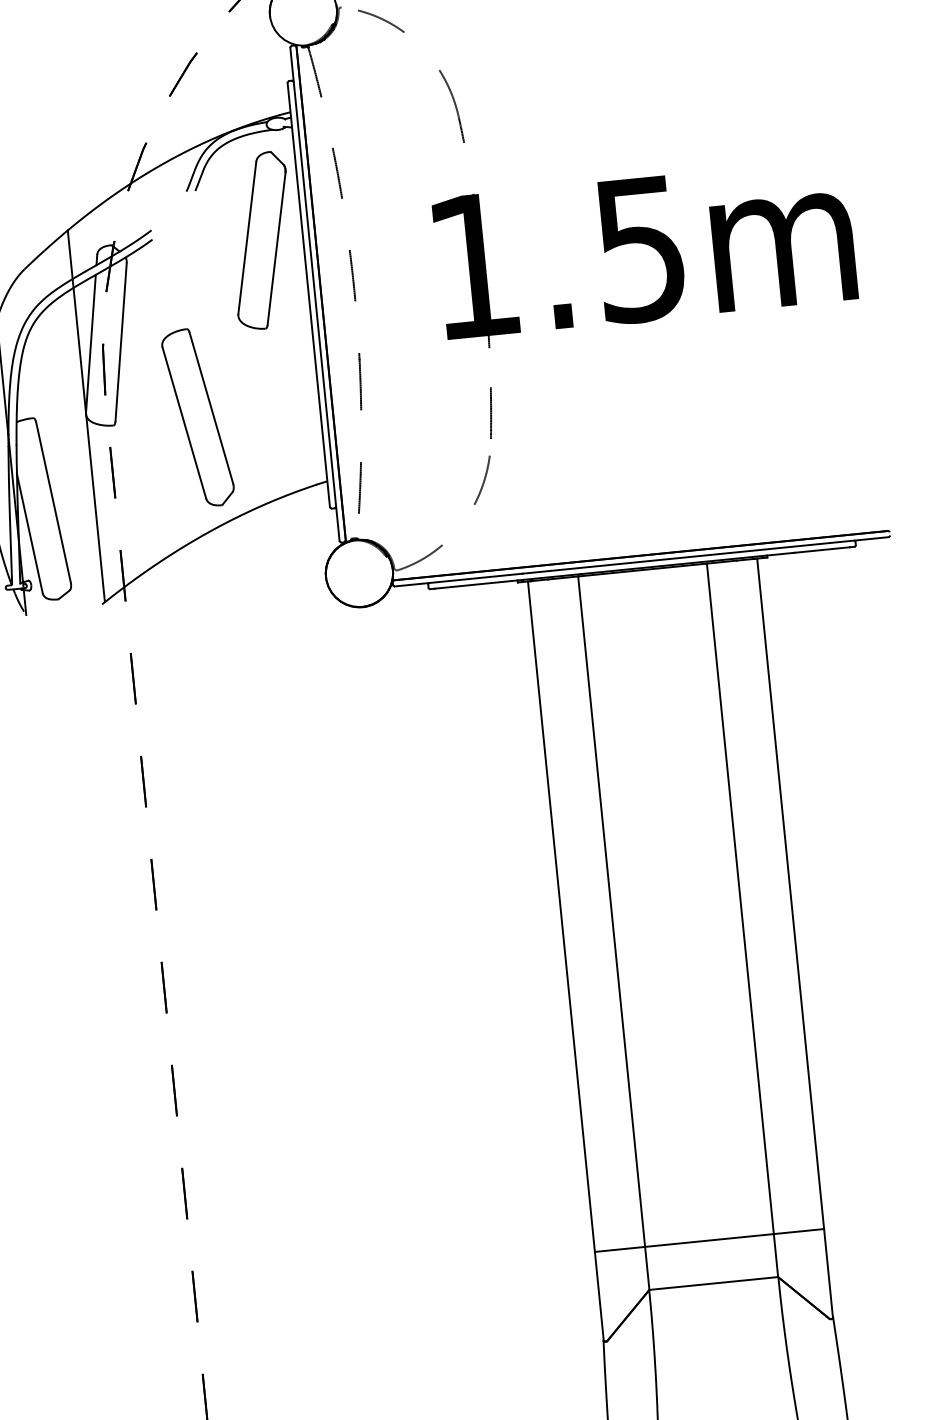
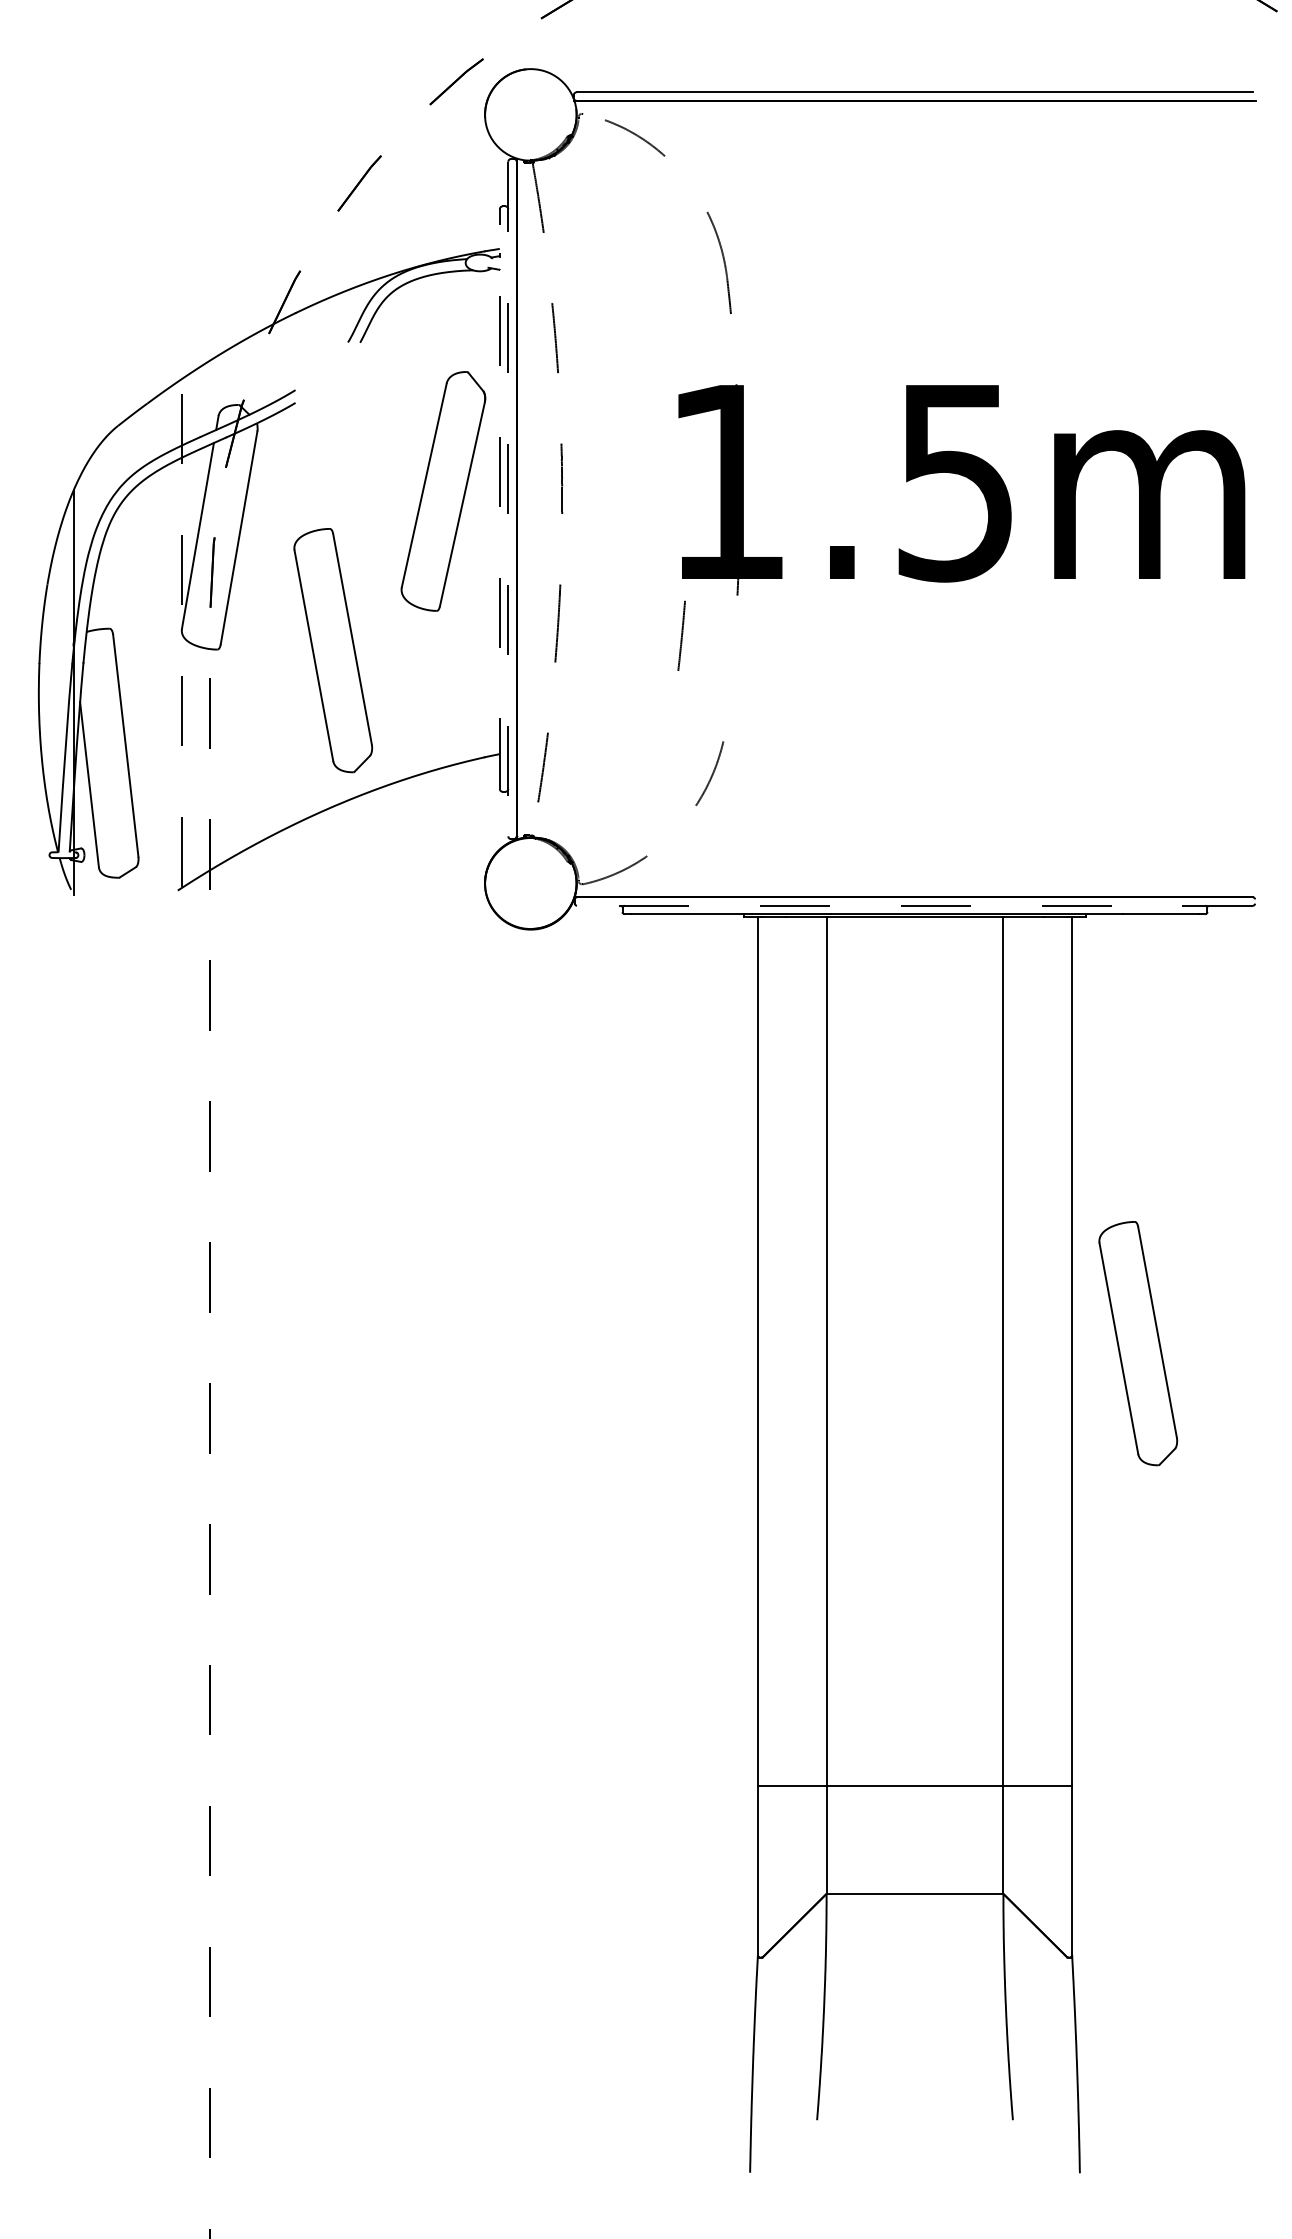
part: (261, 240) -> (443, 491), moved
line: (315, 294) -> (508, 499), solid -> dashed
line: (308, 295) -> (499, 499), solid -> dashed
line: (490, 412) -> (681, 635), moved
line: (85, 415) -> (181, 632), solid -> dashed
line: (641, 561) -> (914, 905), solid -> dashed
part: (836, 865) -> (1138, 1343), added
line: (709, 1240) -> (914, 1785), moved

